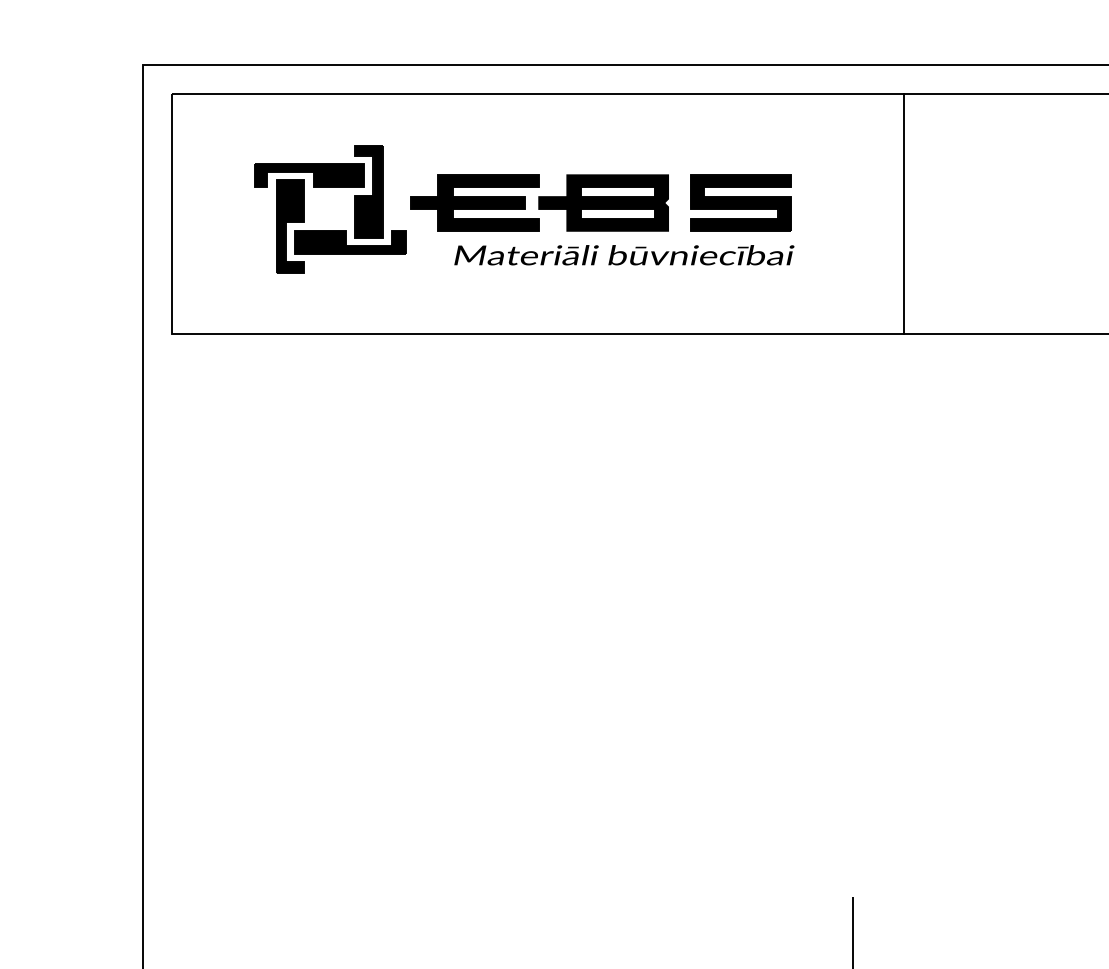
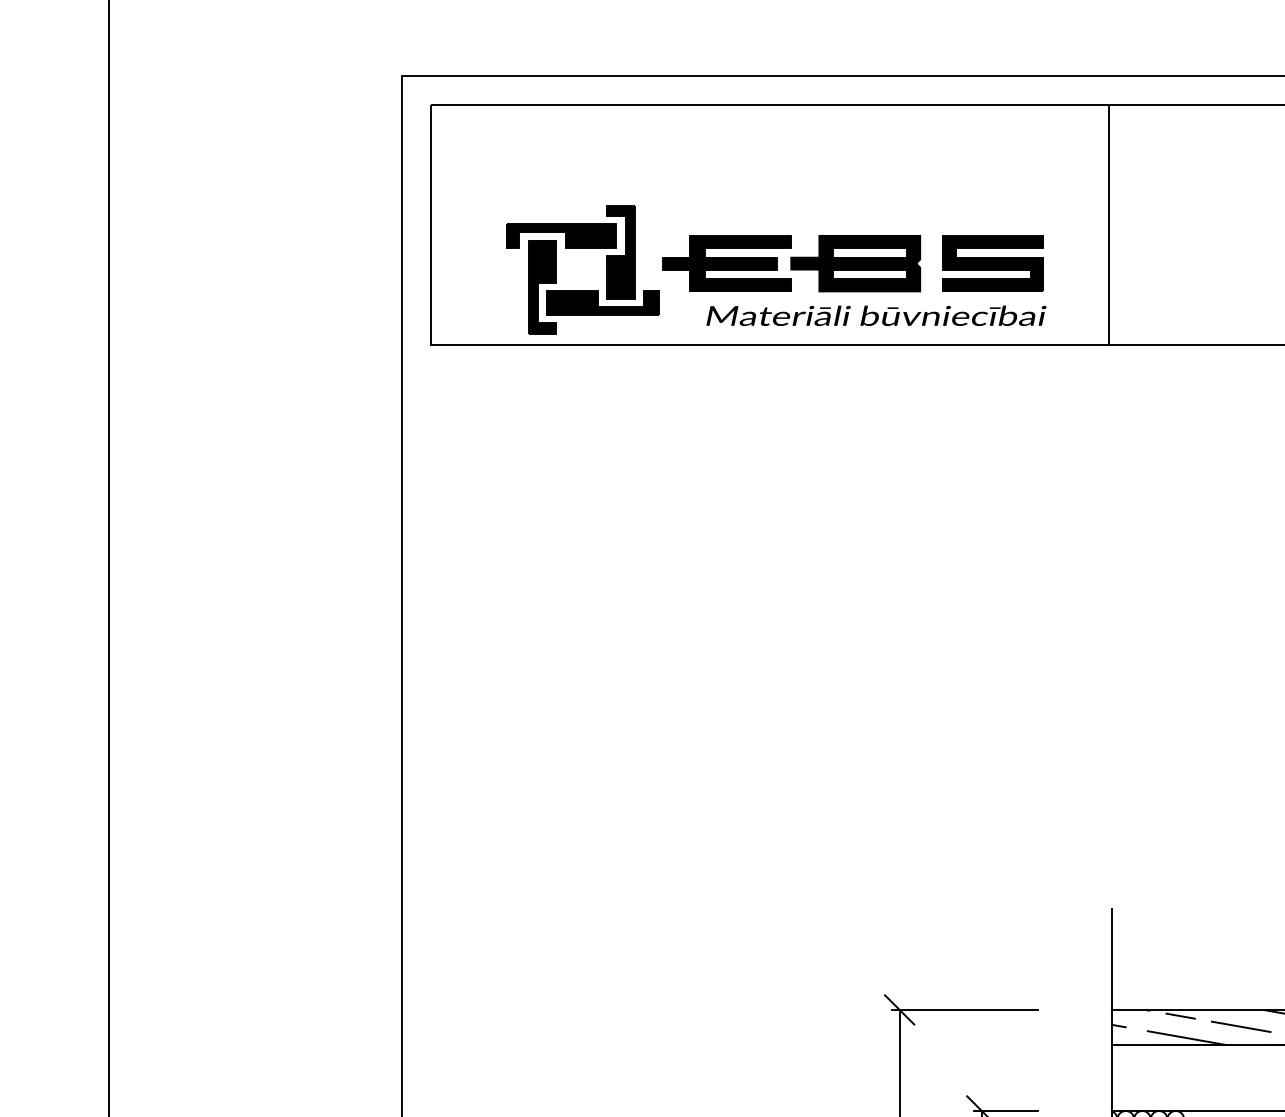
part: (524, 208) -> (776, 269), moved
line: (904, 214) -> (1109, 225), moved

